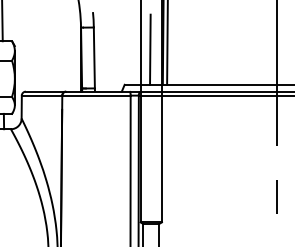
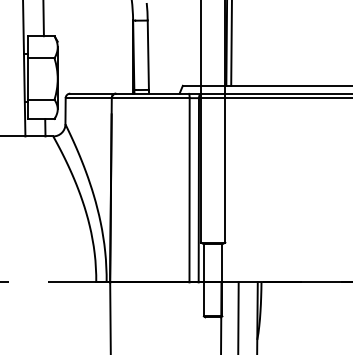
line: (149, 49) -> (211, 45), removed

